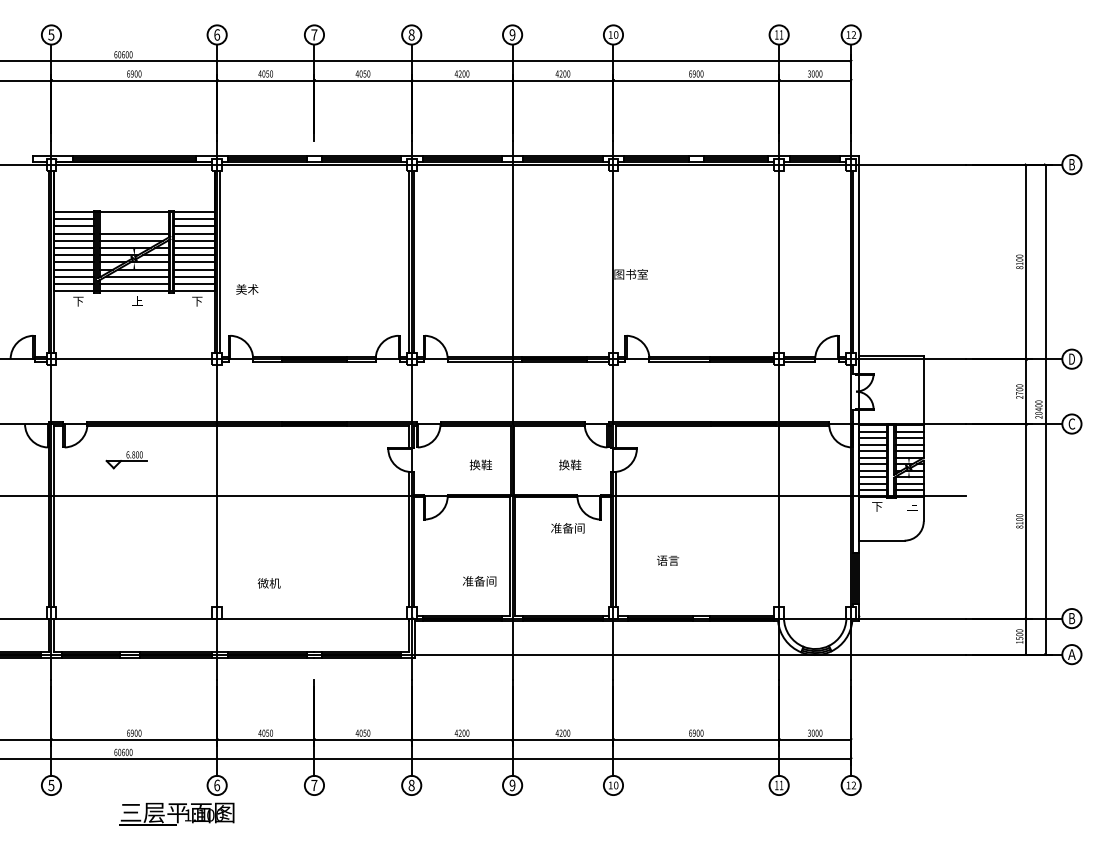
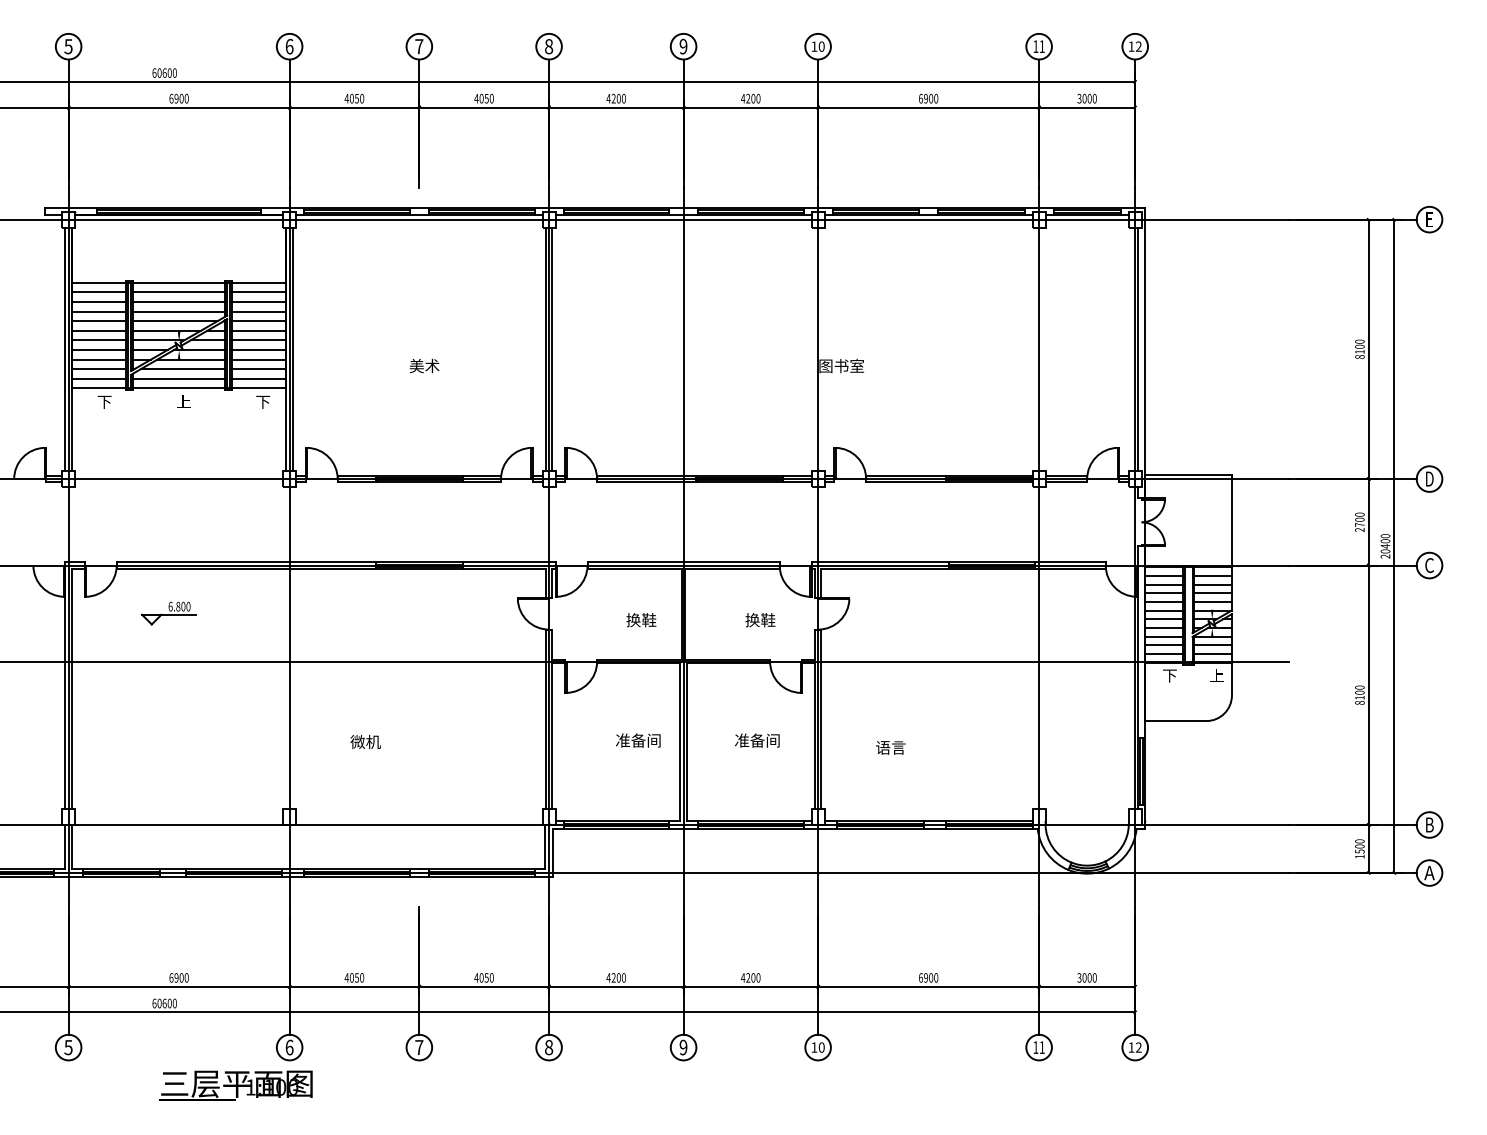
text: (1071, 164) -> (1428, 219), B -> E
line: (133, 219) -> (178, 292), added
line: (133, 226) -> (178, 302), added
text: (247, 289) -> (424, 366), moved
text: (567, 528) -> (756, 740), moved
text: (479, 581) -> (638, 740), moved
text: (268, 583) -> (364, 742), moved

